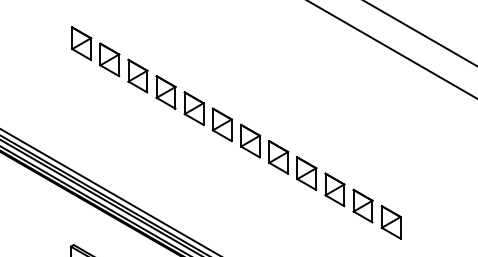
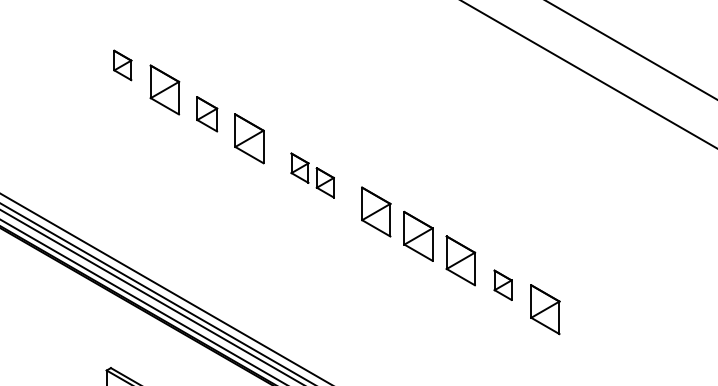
part: (81, 43) -> (122, 65), size x0.6
part: (137, 75) -> (206, 113), size x0.7
part: (207, 116) -> (311, 174), size x0.6
part: (334, 189) -> (502, 284), size x0.6
part: (390, 222) -> (586, 334), removed

